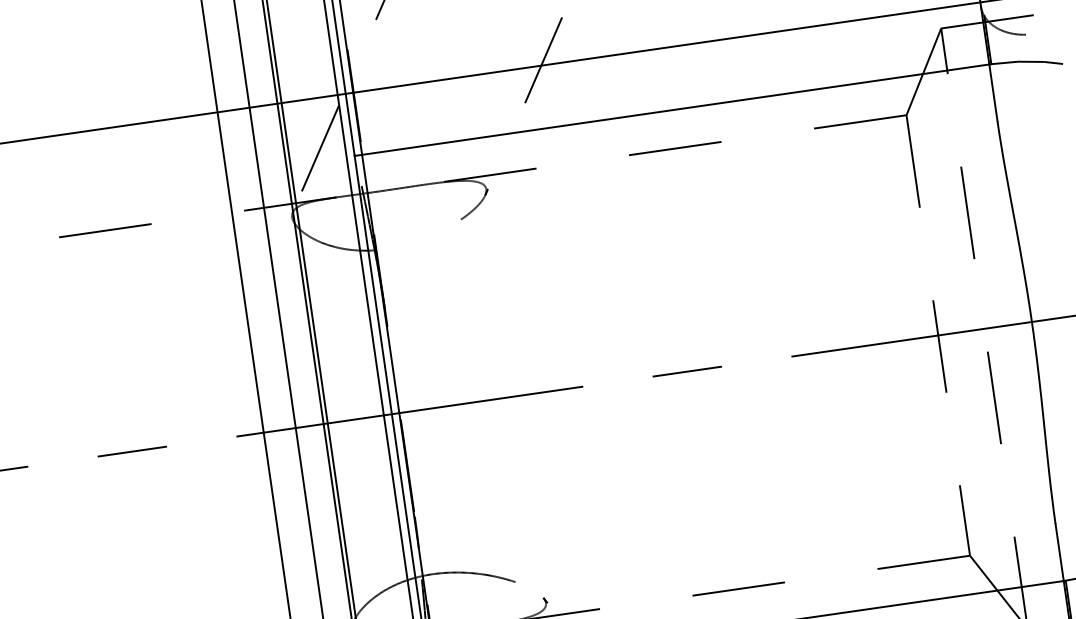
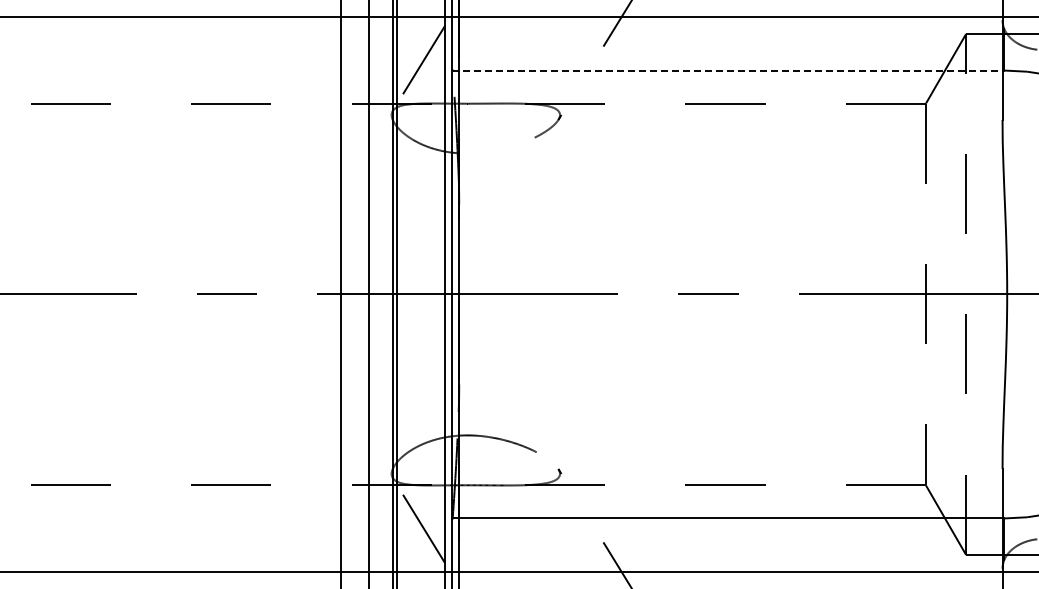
line: (672, 110) -> (727, 70), solid -> dashed

